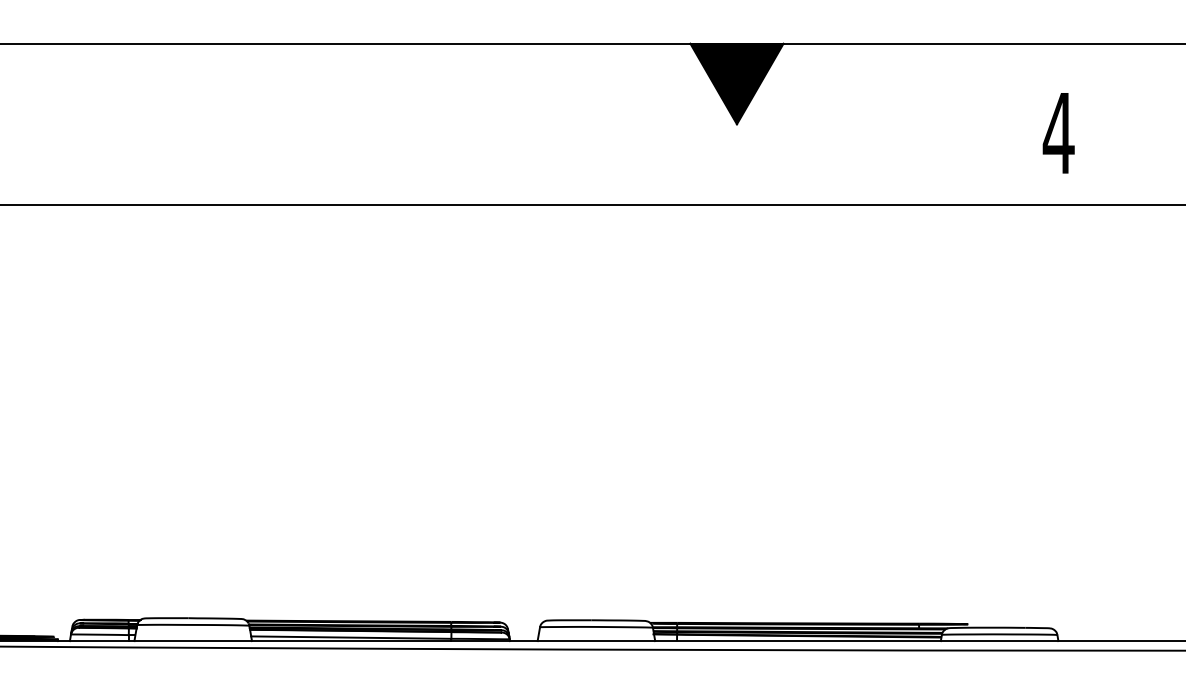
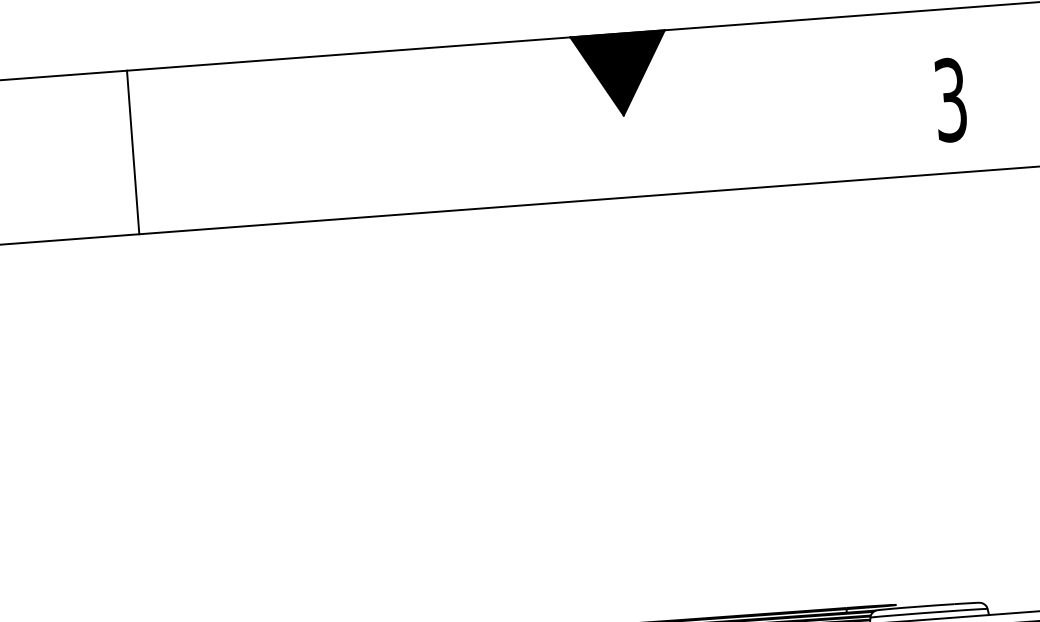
line: (253, 123) -> (133, 151), added
text: (1058, 133) -> (950, 100), 4 -> 3

